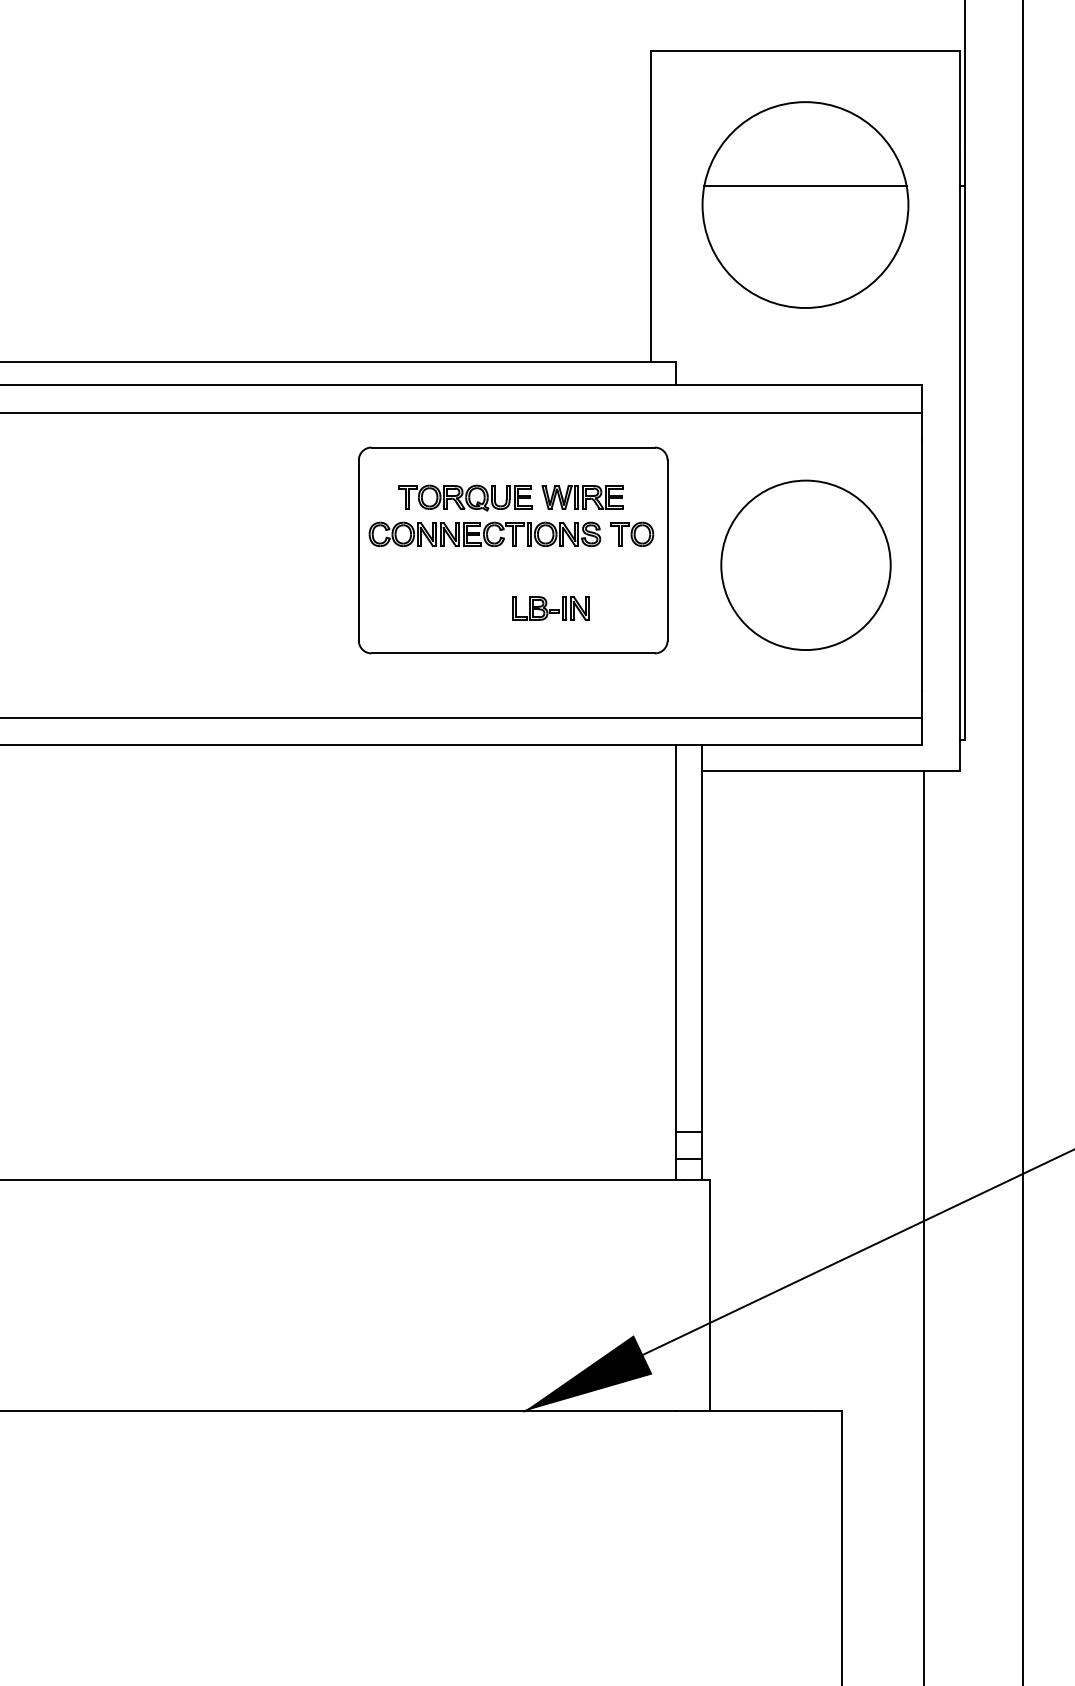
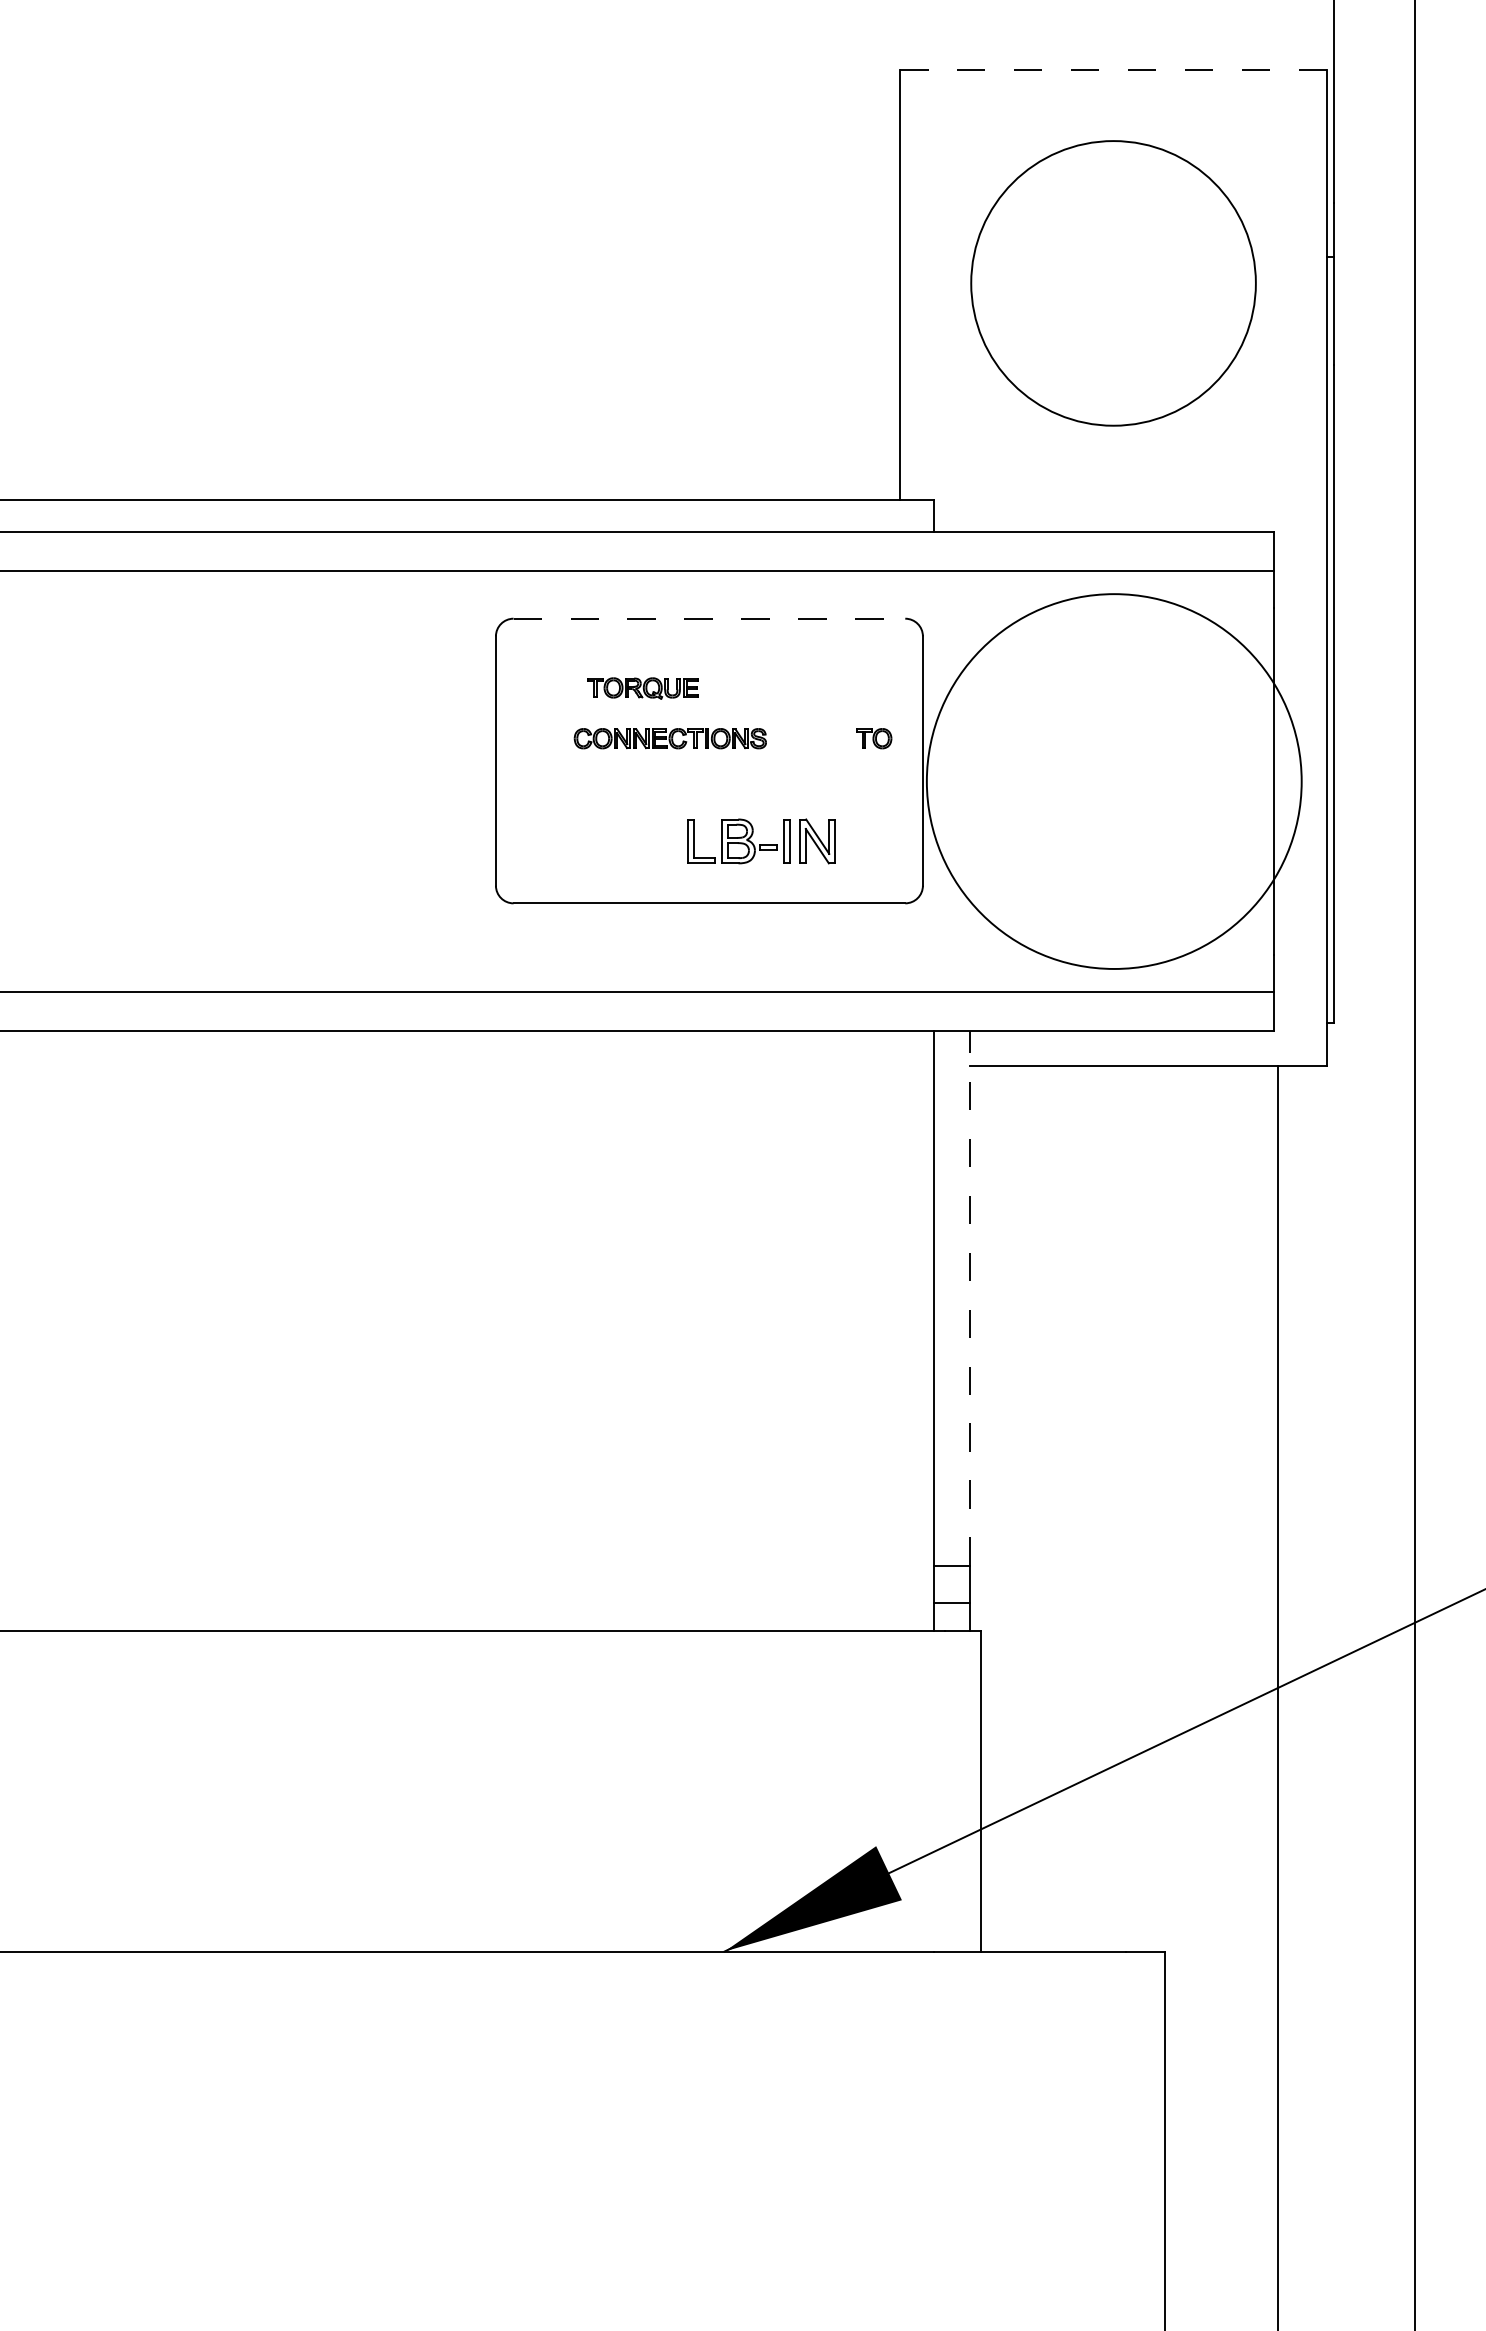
line: (806, 50) -> (1114, 69), solid -> dashed
line: (805, 186) -> (1113, 257), removed
line: (513, 447) -> (709, 618), solid -> dashed
part: (582, 497) -> (805, 687), removed
part: (464, 498) -> (642, 688), size x0.6
part: (485, 534) -> (670, 738), size x0.6
part: (631, 534) -> (873, 738), size x0.6
circle: (806, 565) -> (1114, 781), size x1.6
part: (550, 607) -> (761, 840), size x1.4
line: (701, 939) -> (969, 1298), solid -> dashed

